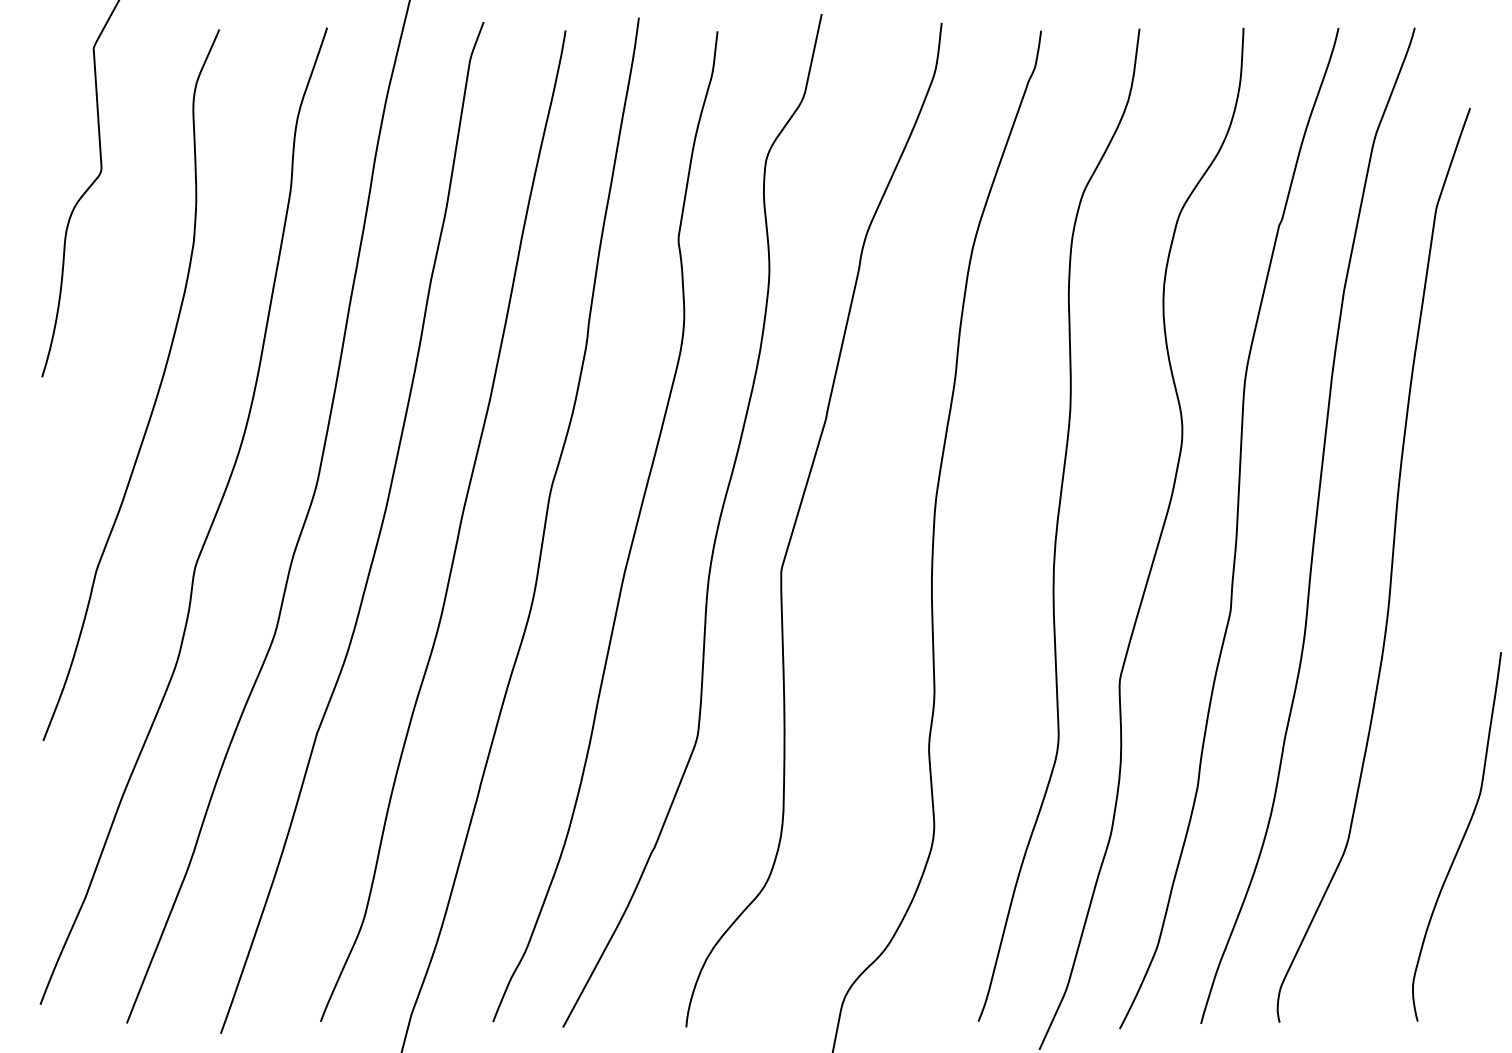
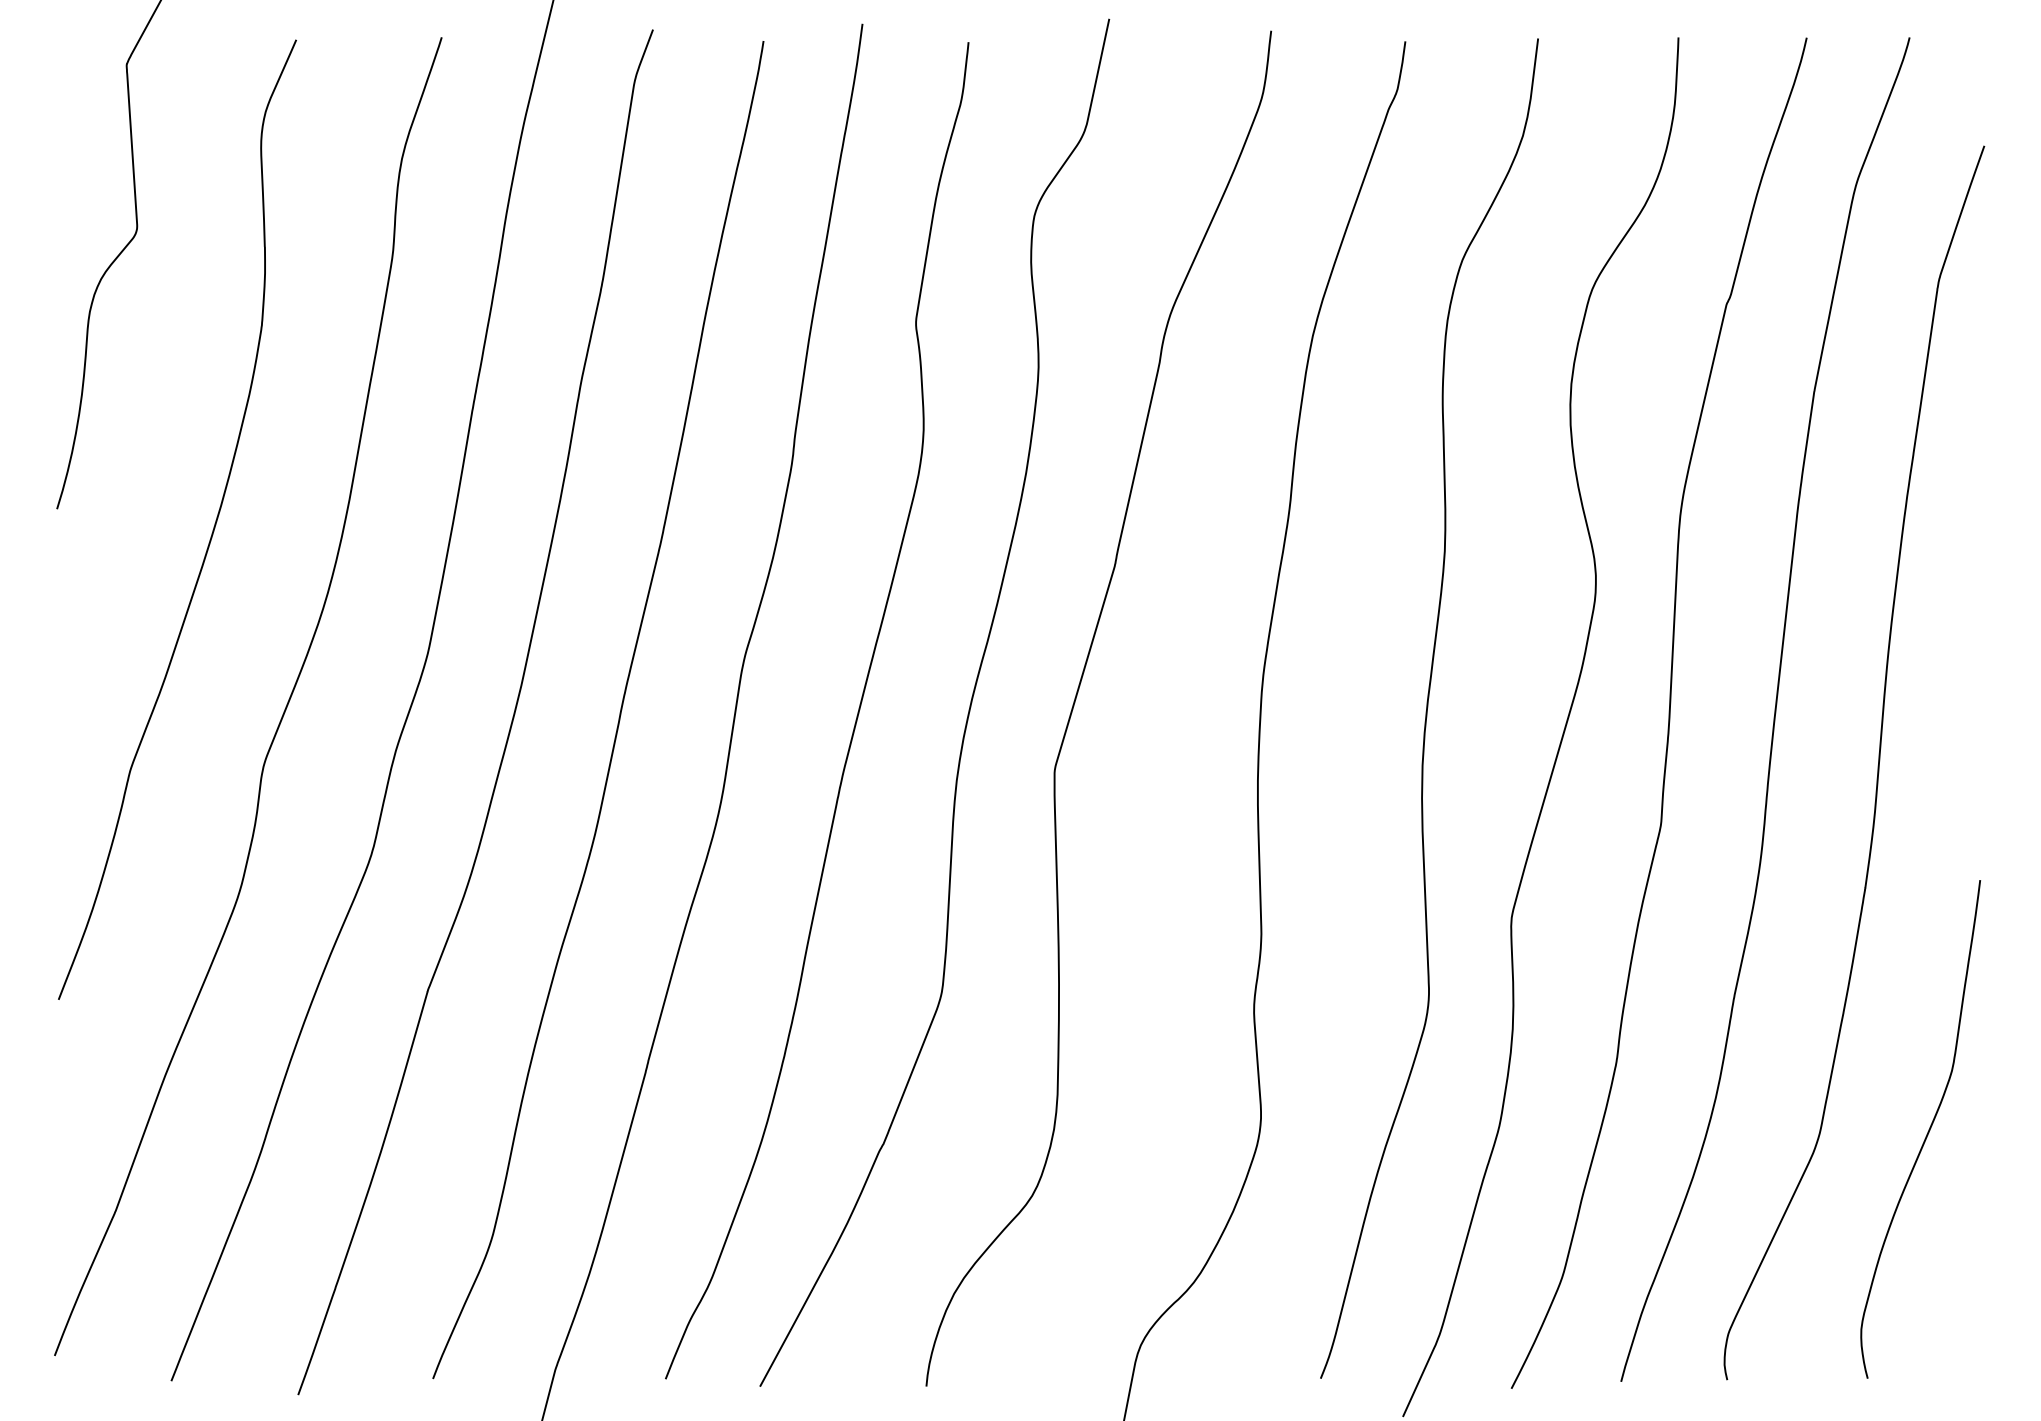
curve: (1461, 839) -> (1926, 1132), moved

